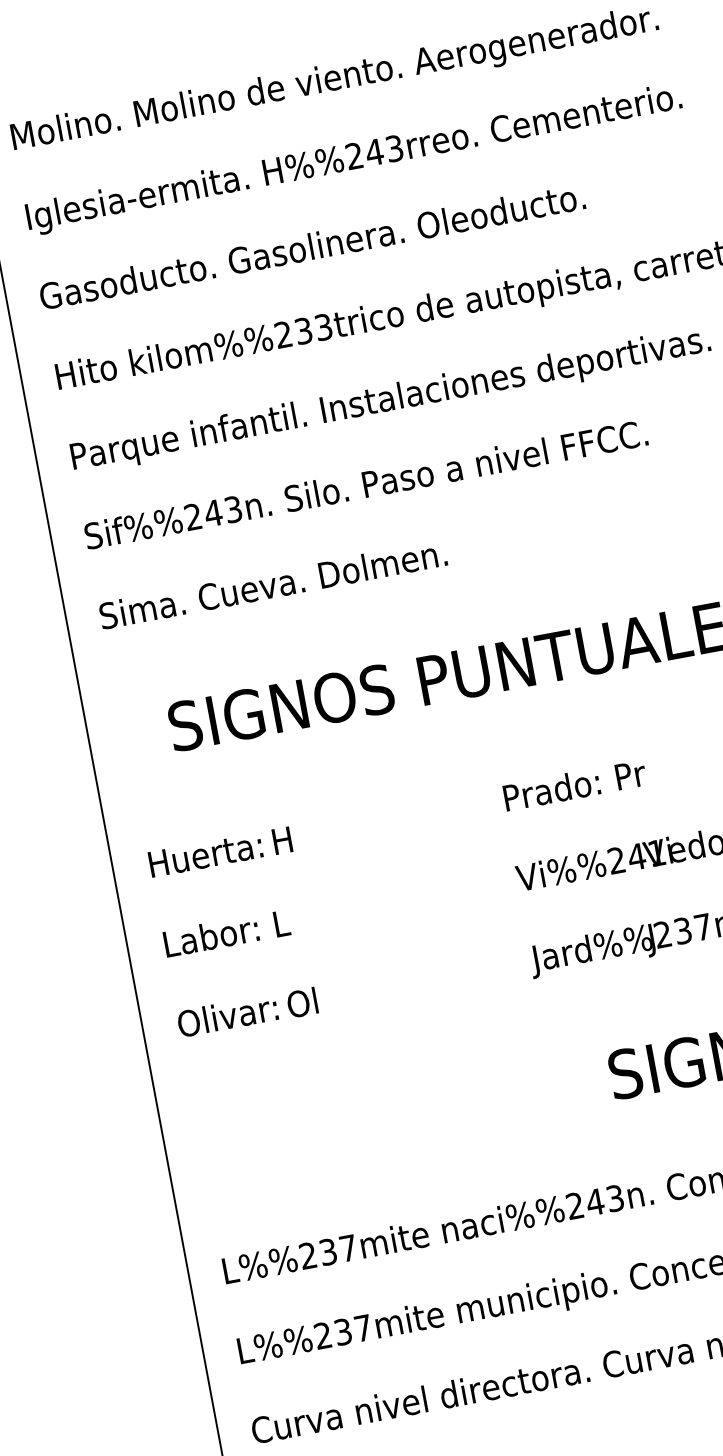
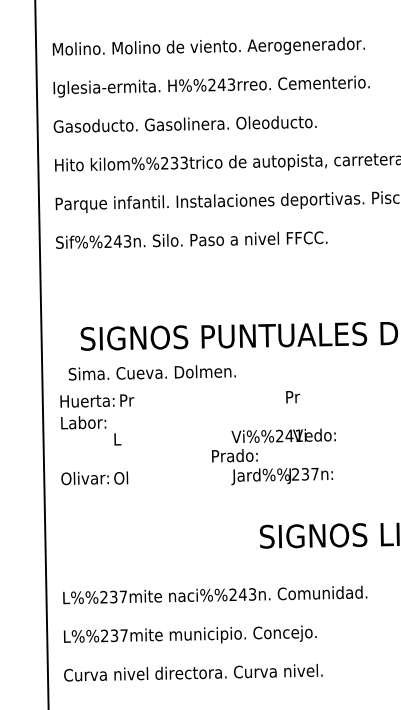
text: (271, 584) -> (151, 372), moved
text: (550, 789) -> (234, 455), moved
text: (288, 839) -> (127, 400), H -> Pr
text: (210, 935) -> (83, 422), moved

